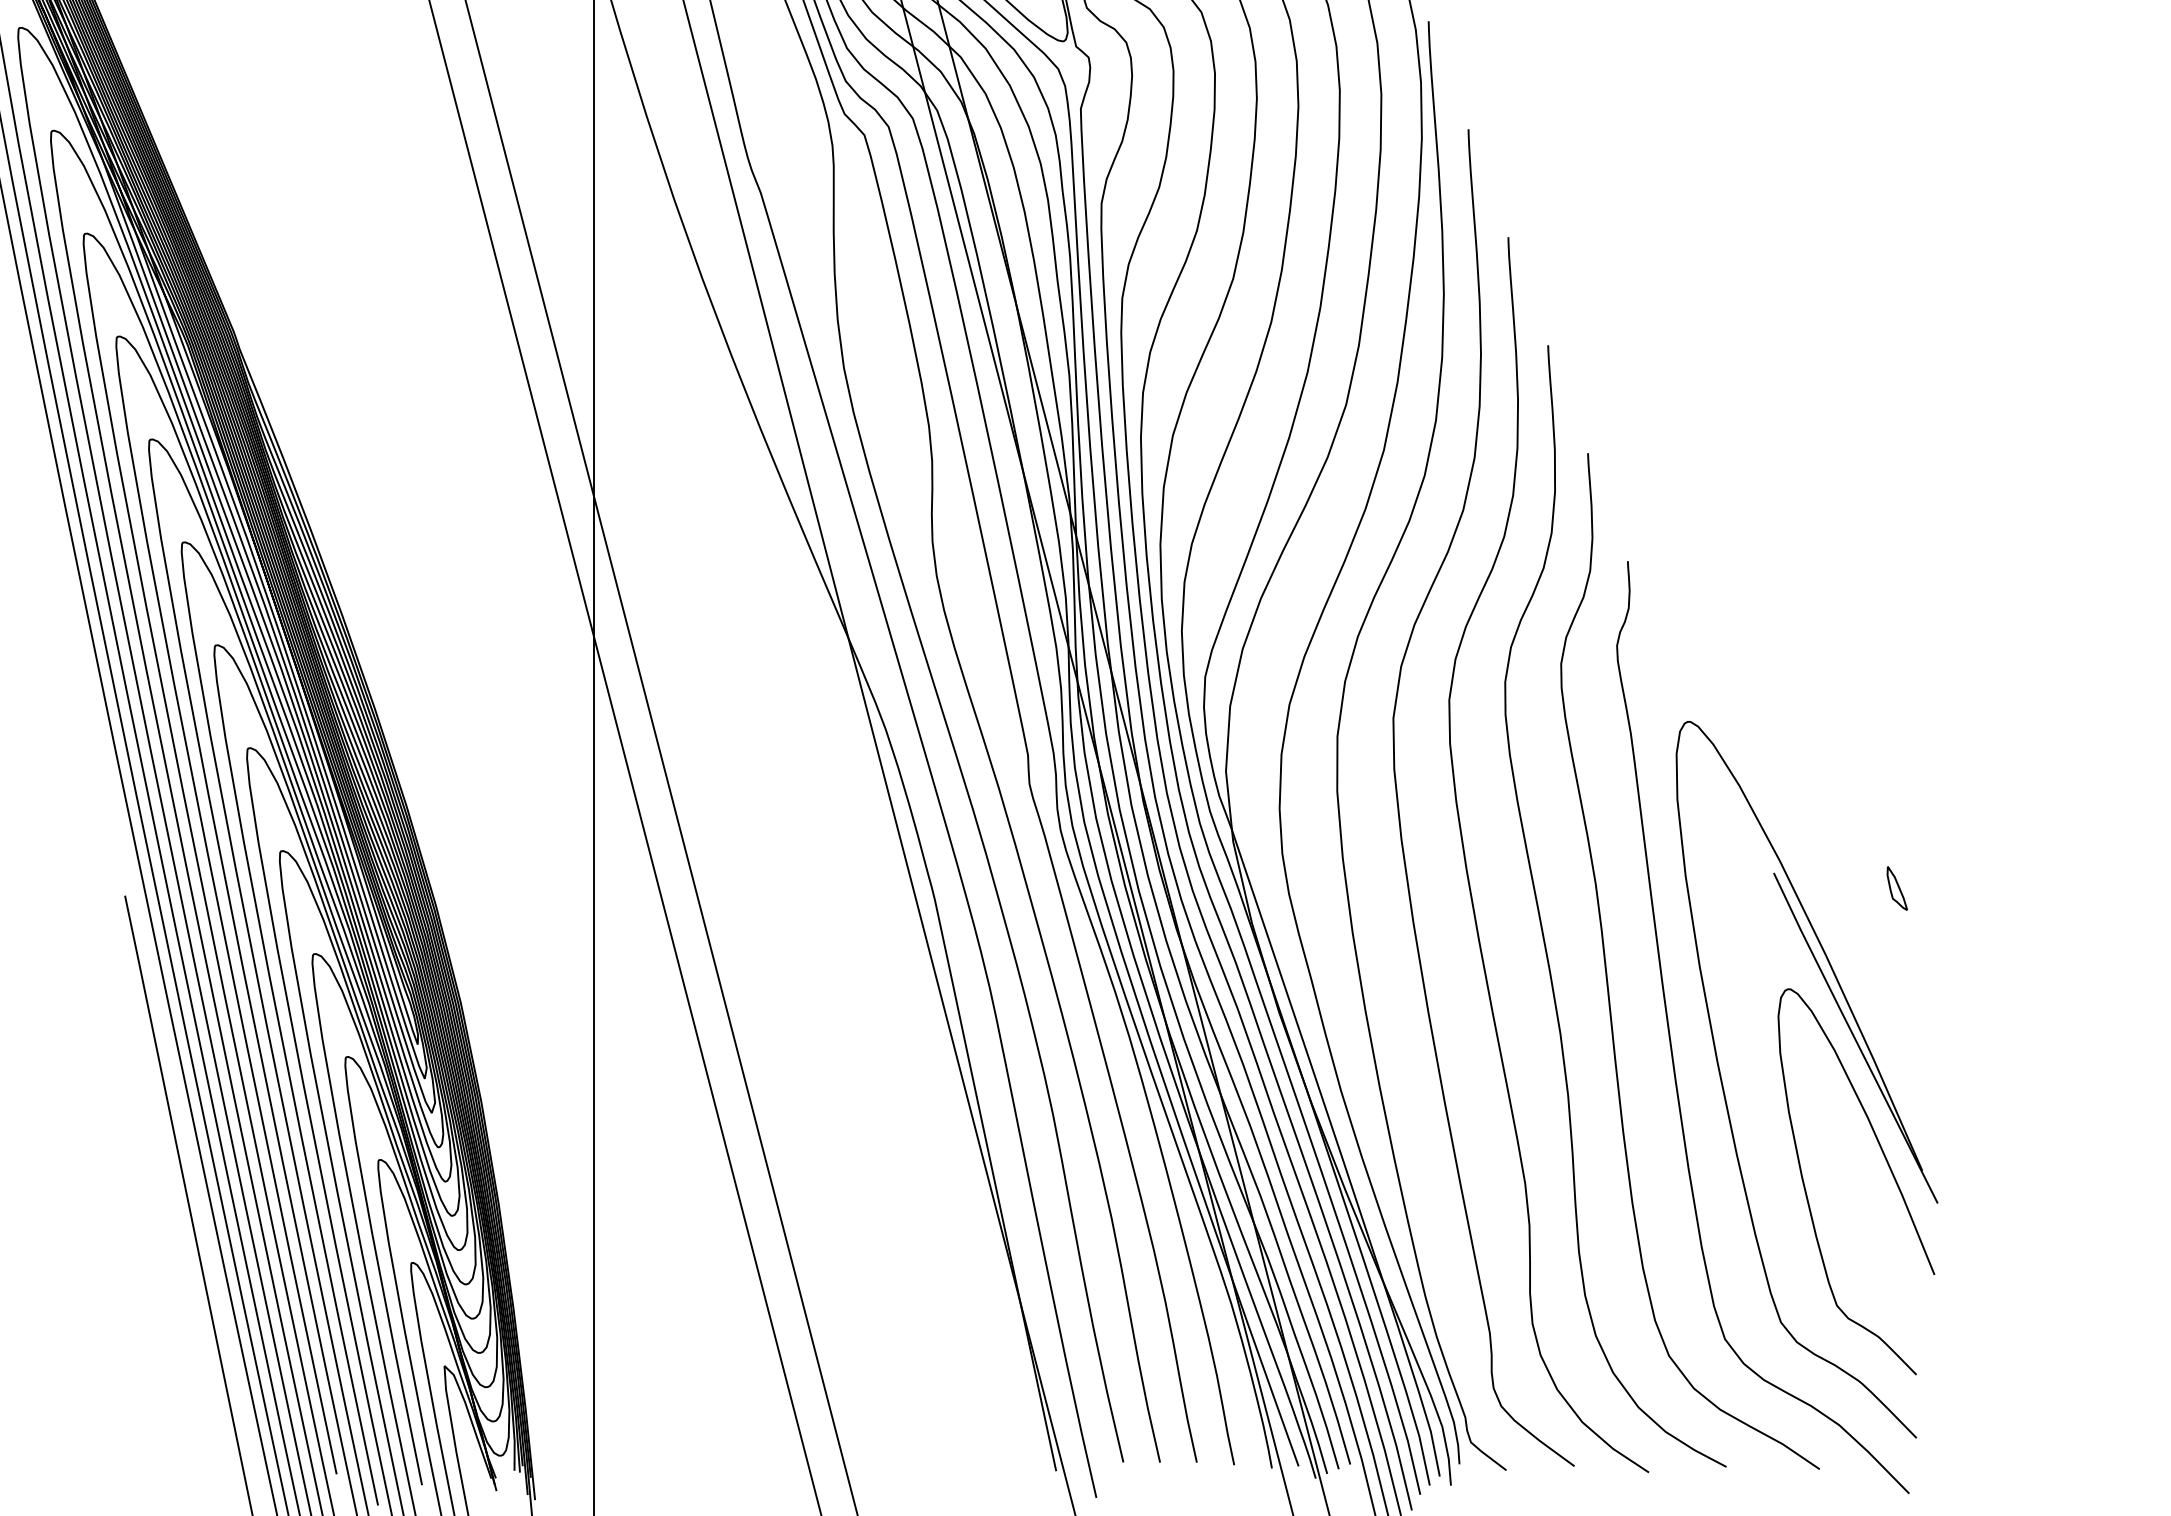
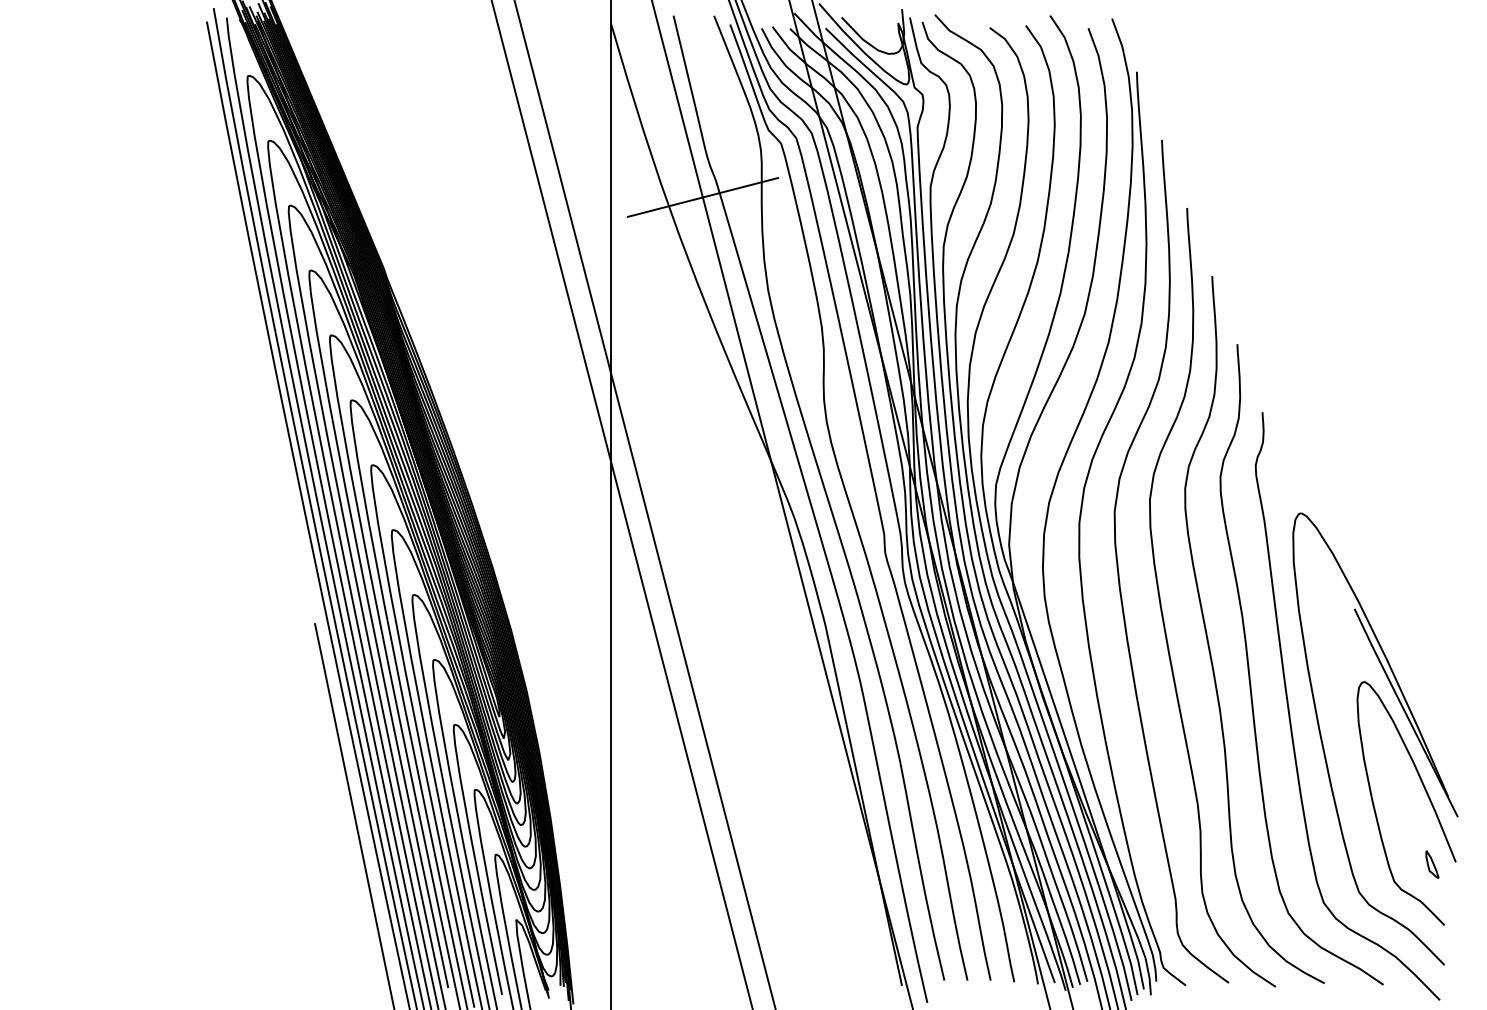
line: (739, 220) -> (702, 197), added
part: (1897, 888) -> (1432, 864), moved

